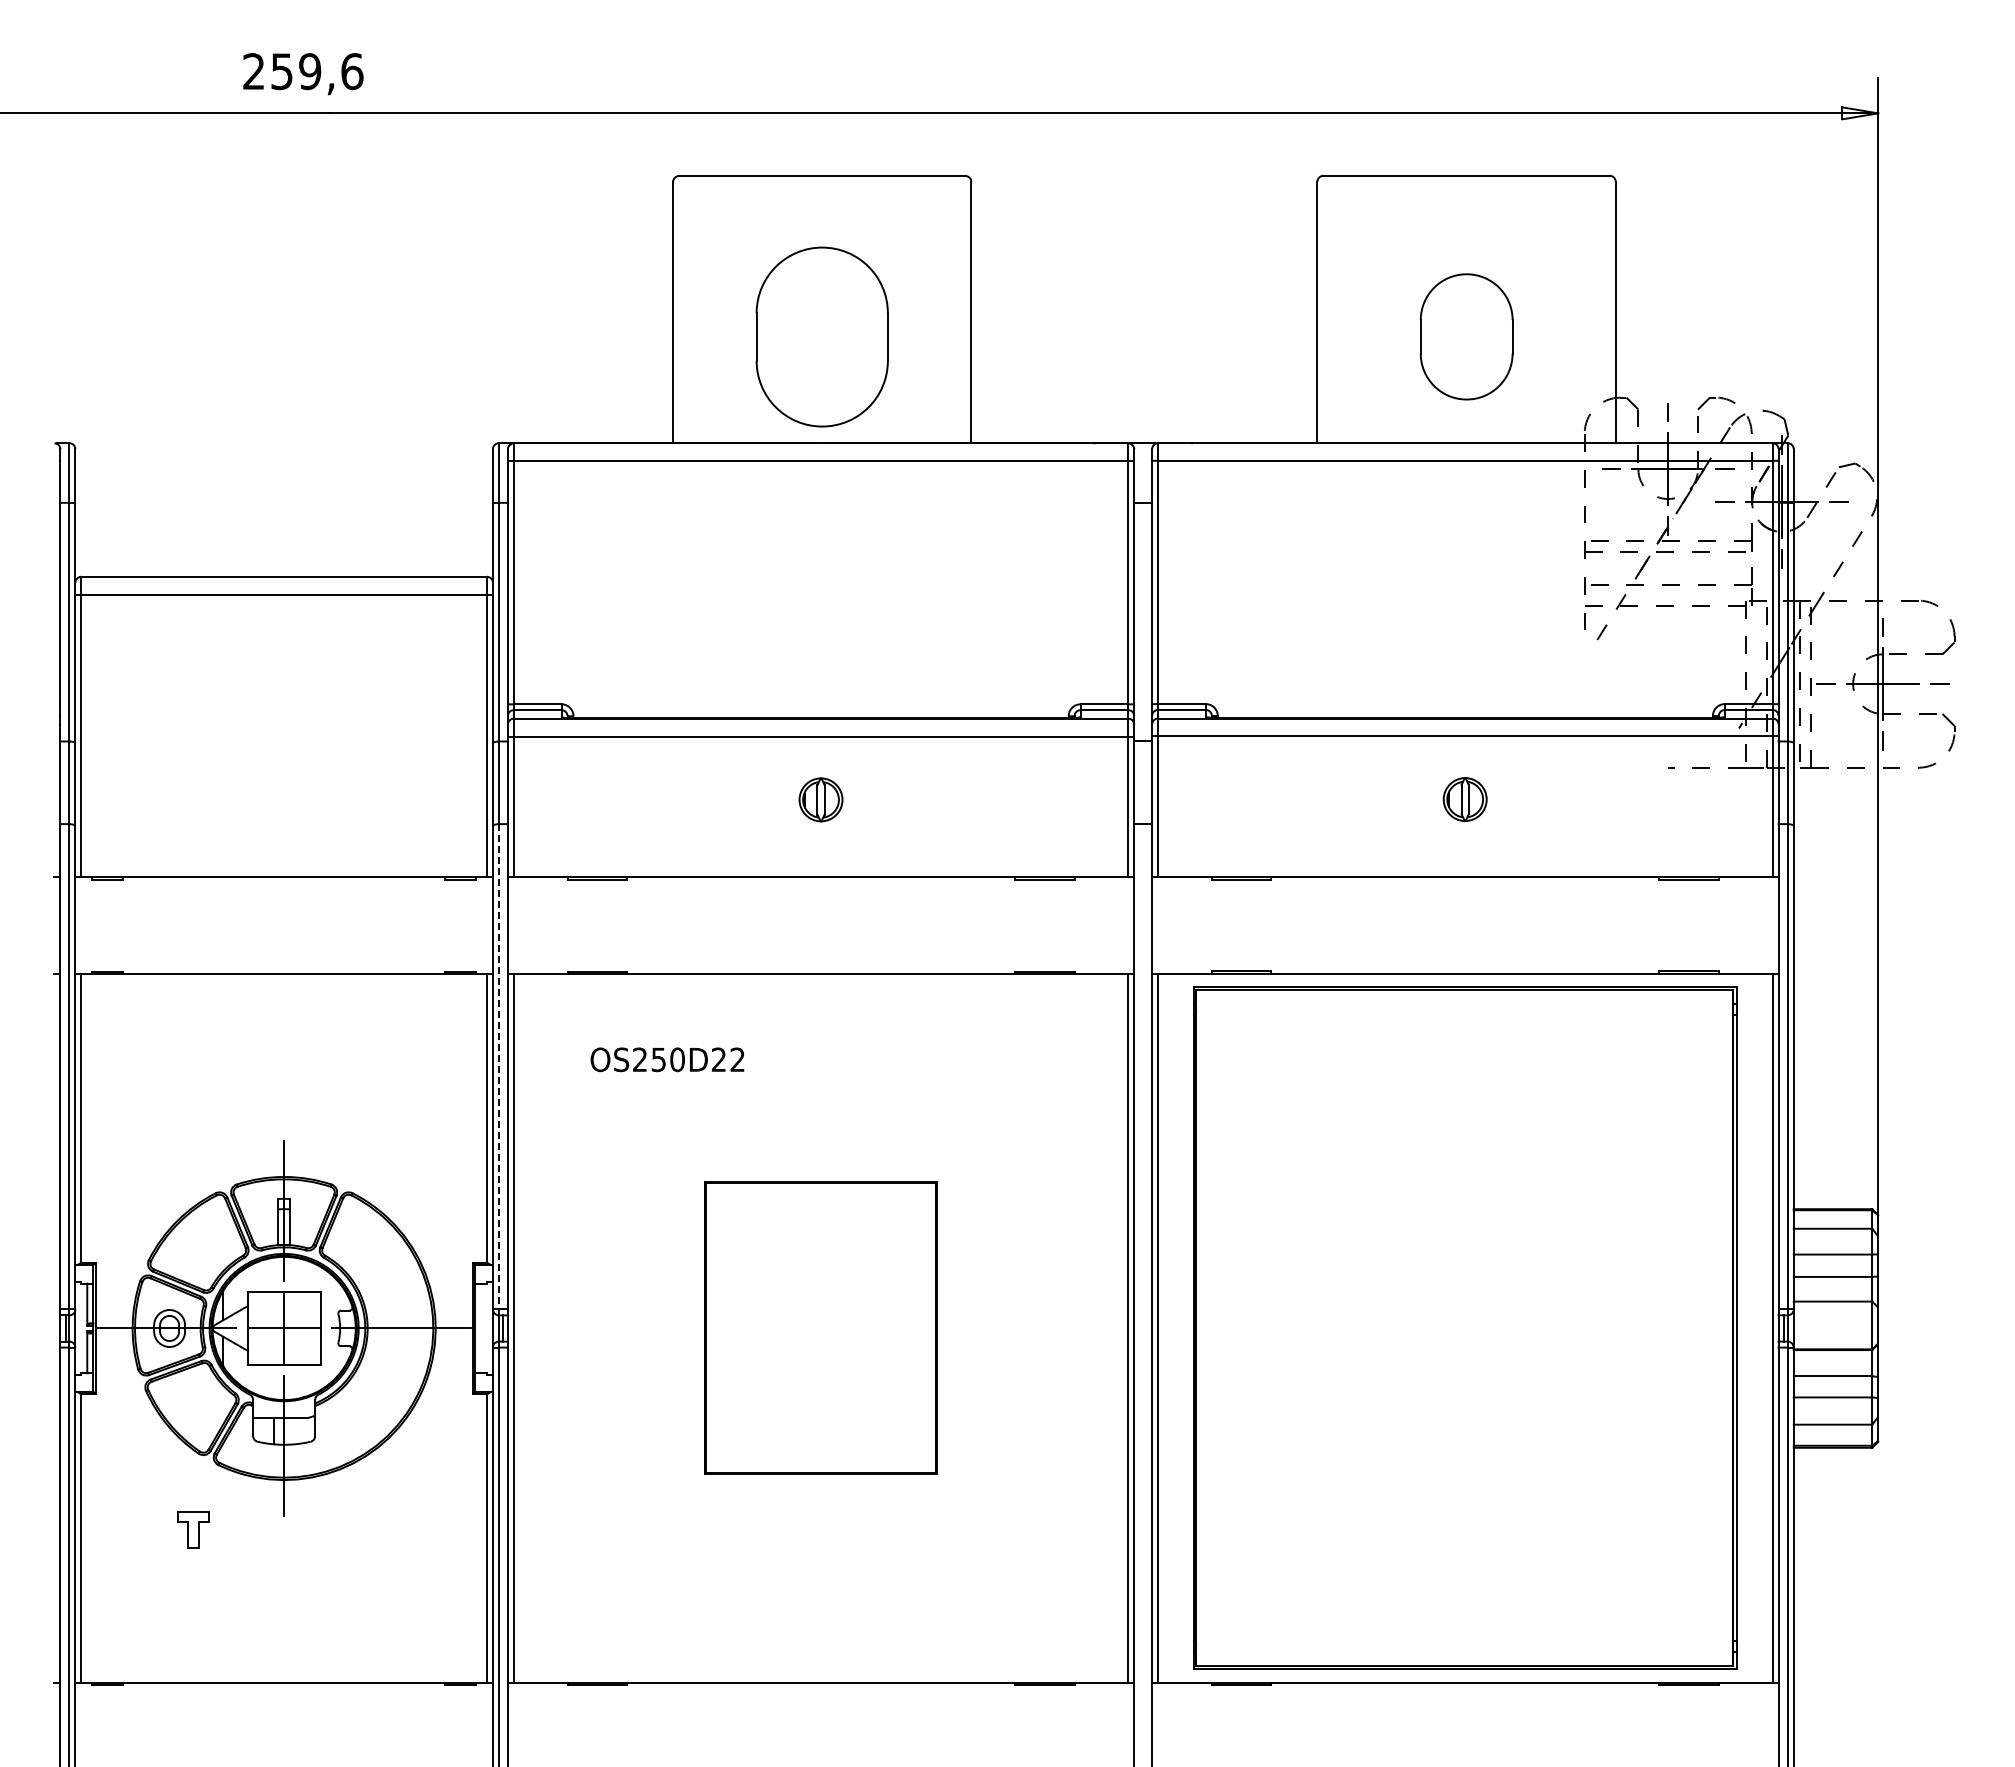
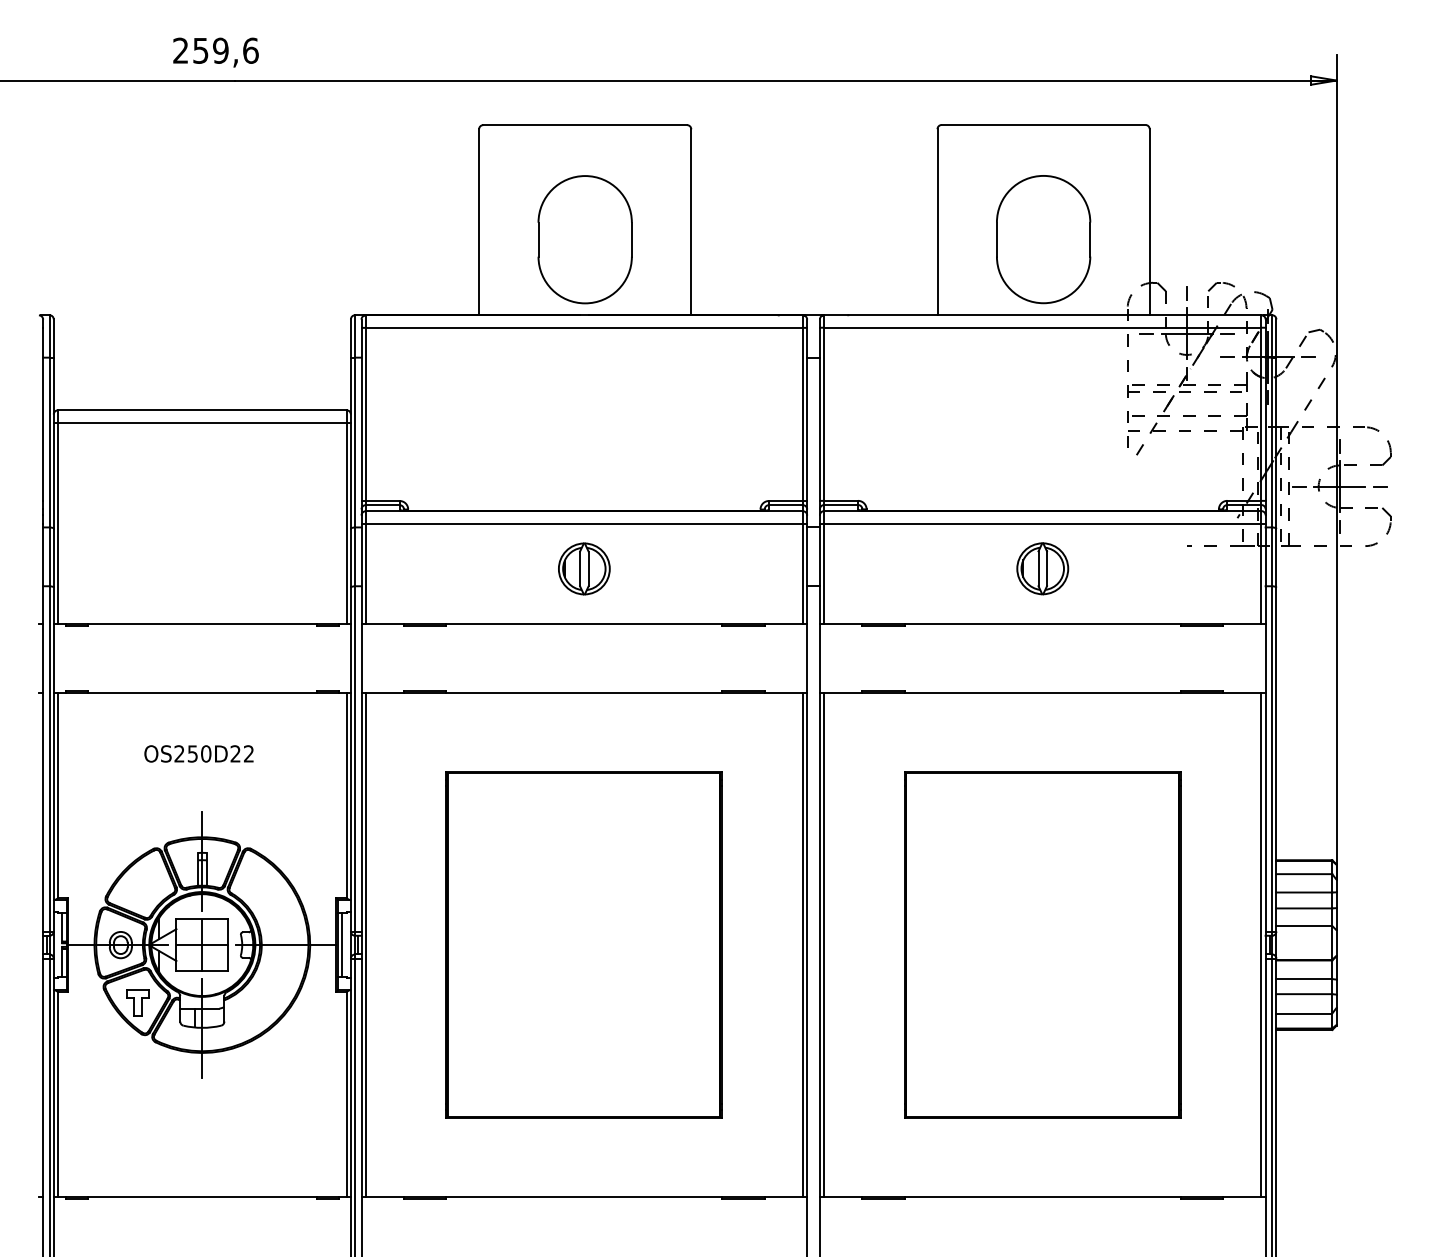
part: (1466, 336) -> (1043, 239), size x1.43
part: (820, 799) -> (583, 568), size x1.67
part: (1464, 799) -> (1042, 568), size x1.67
text: (667, 1059) -> (199, 753), moved
line: (498, 1066) -> (354, 758), dashed -> solid
line: (481, 1328) -> (342, 945), added
part: (820, 1328) -> (583, 945), size x1.67
part: (1464, 1328) -> (1042, 945), size x0.71
part: (193, 1529) -> (137, 1002), moved

